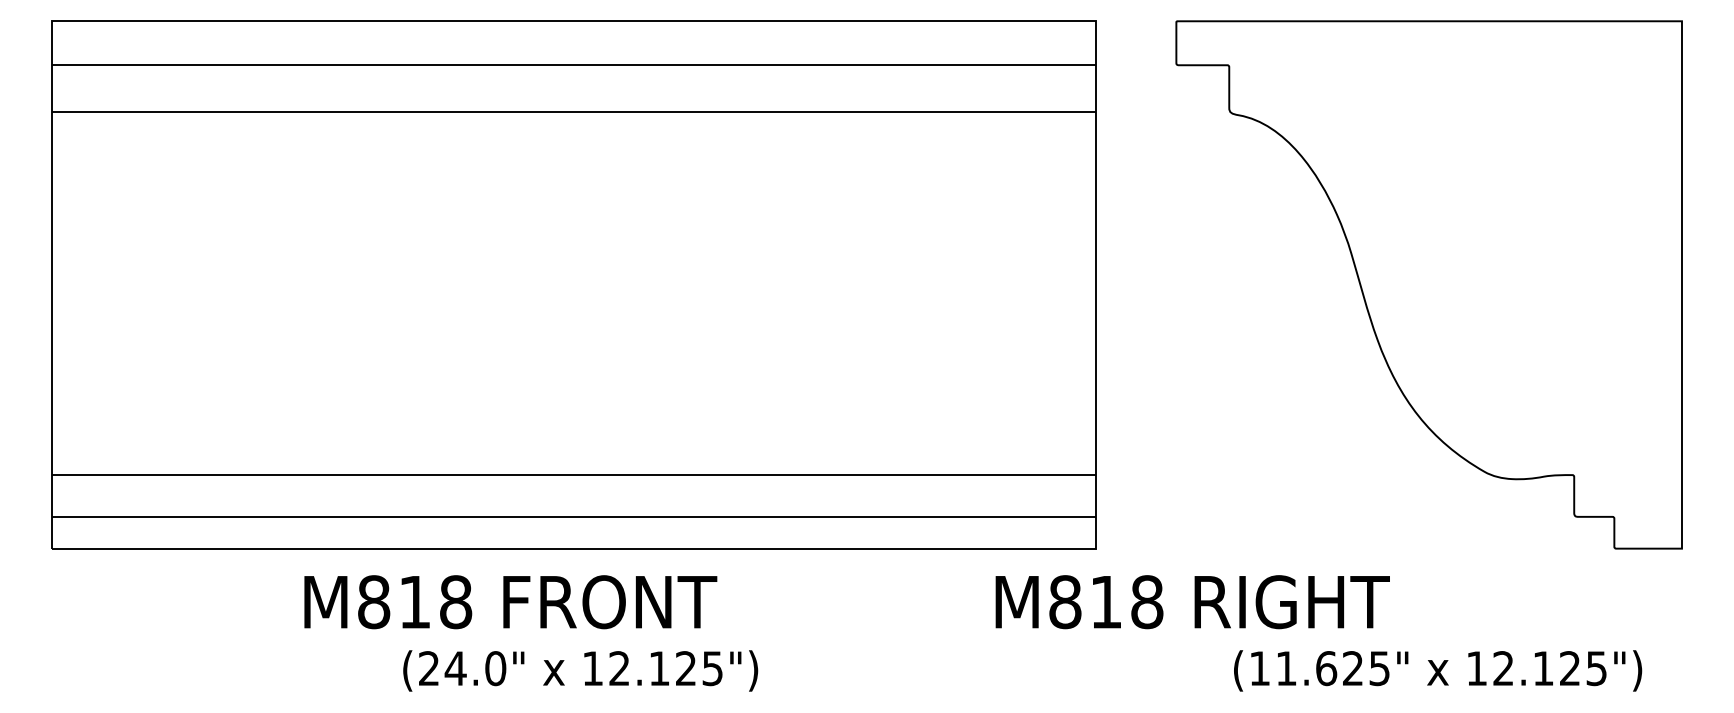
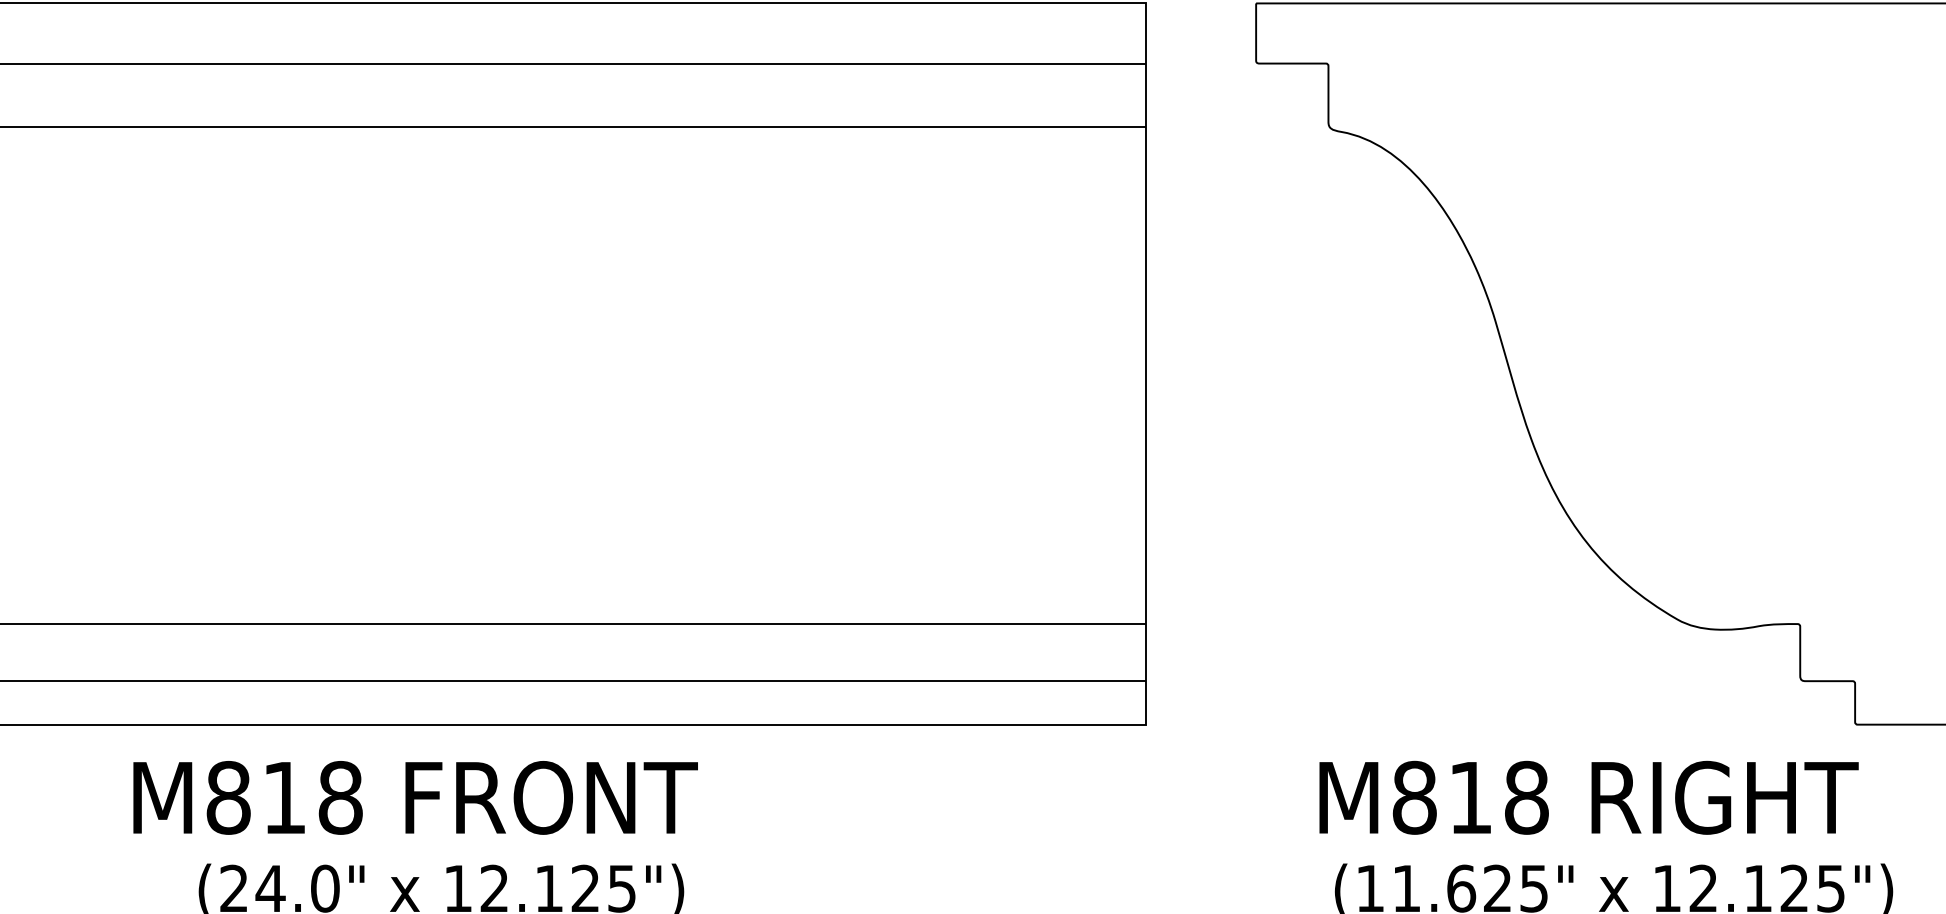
text: (510, 602) -> (415, 798), moved
text: (1192, 602) -> (1588, 798), moved

